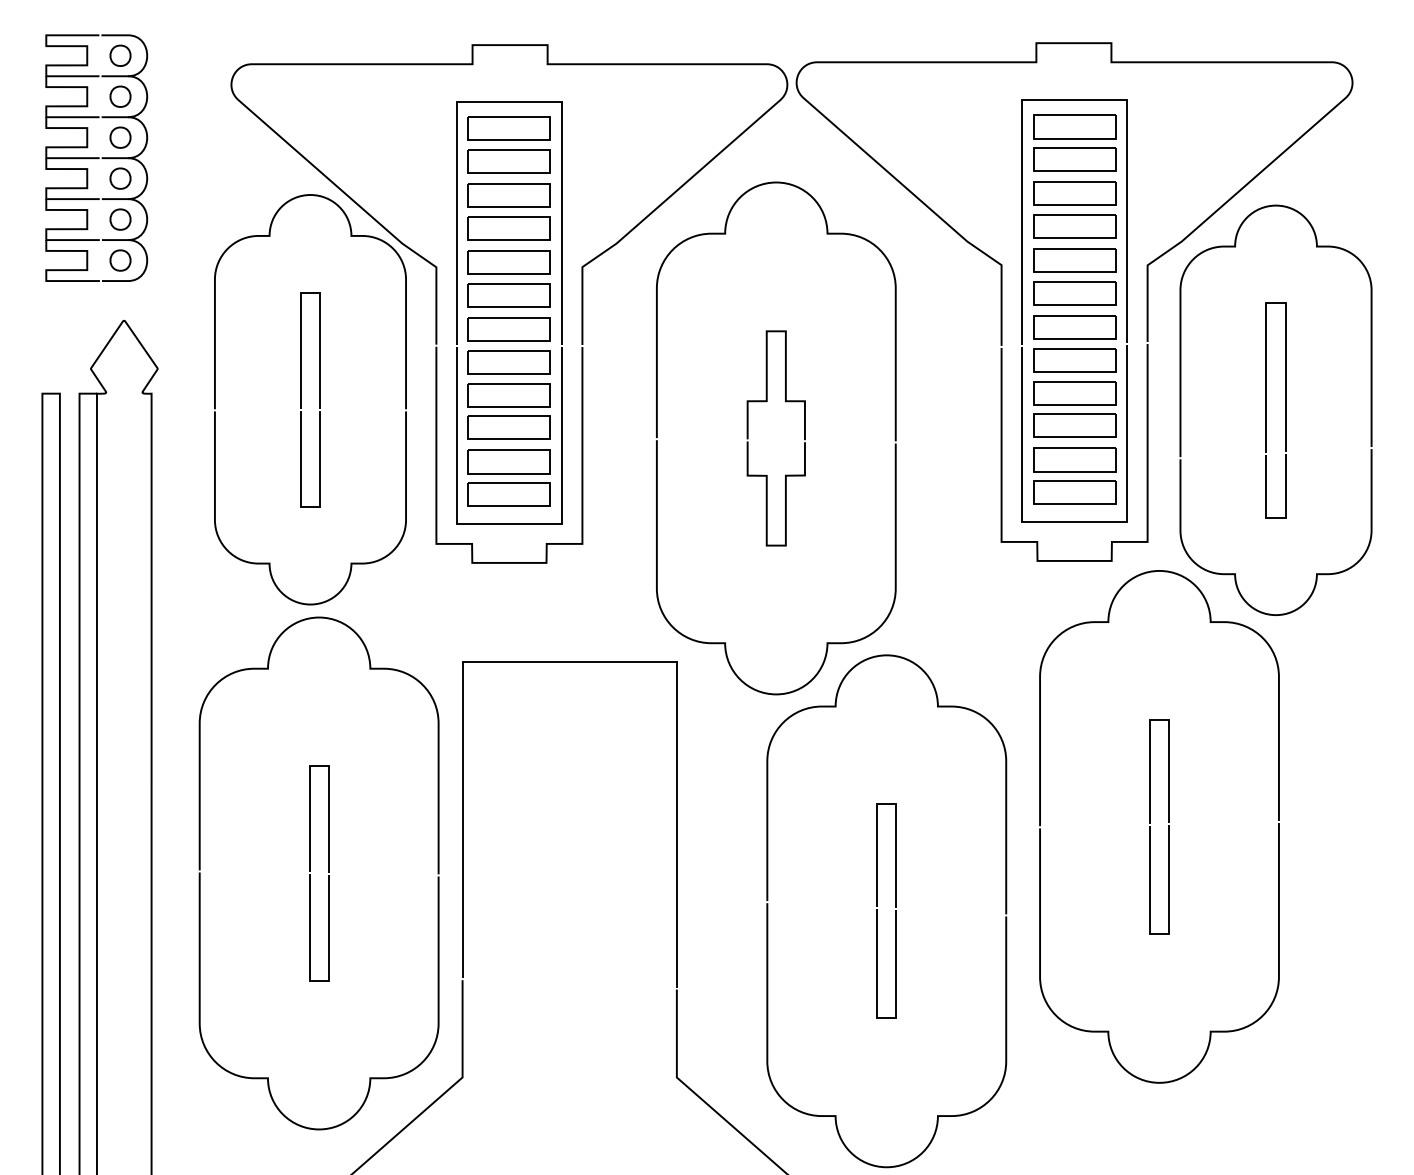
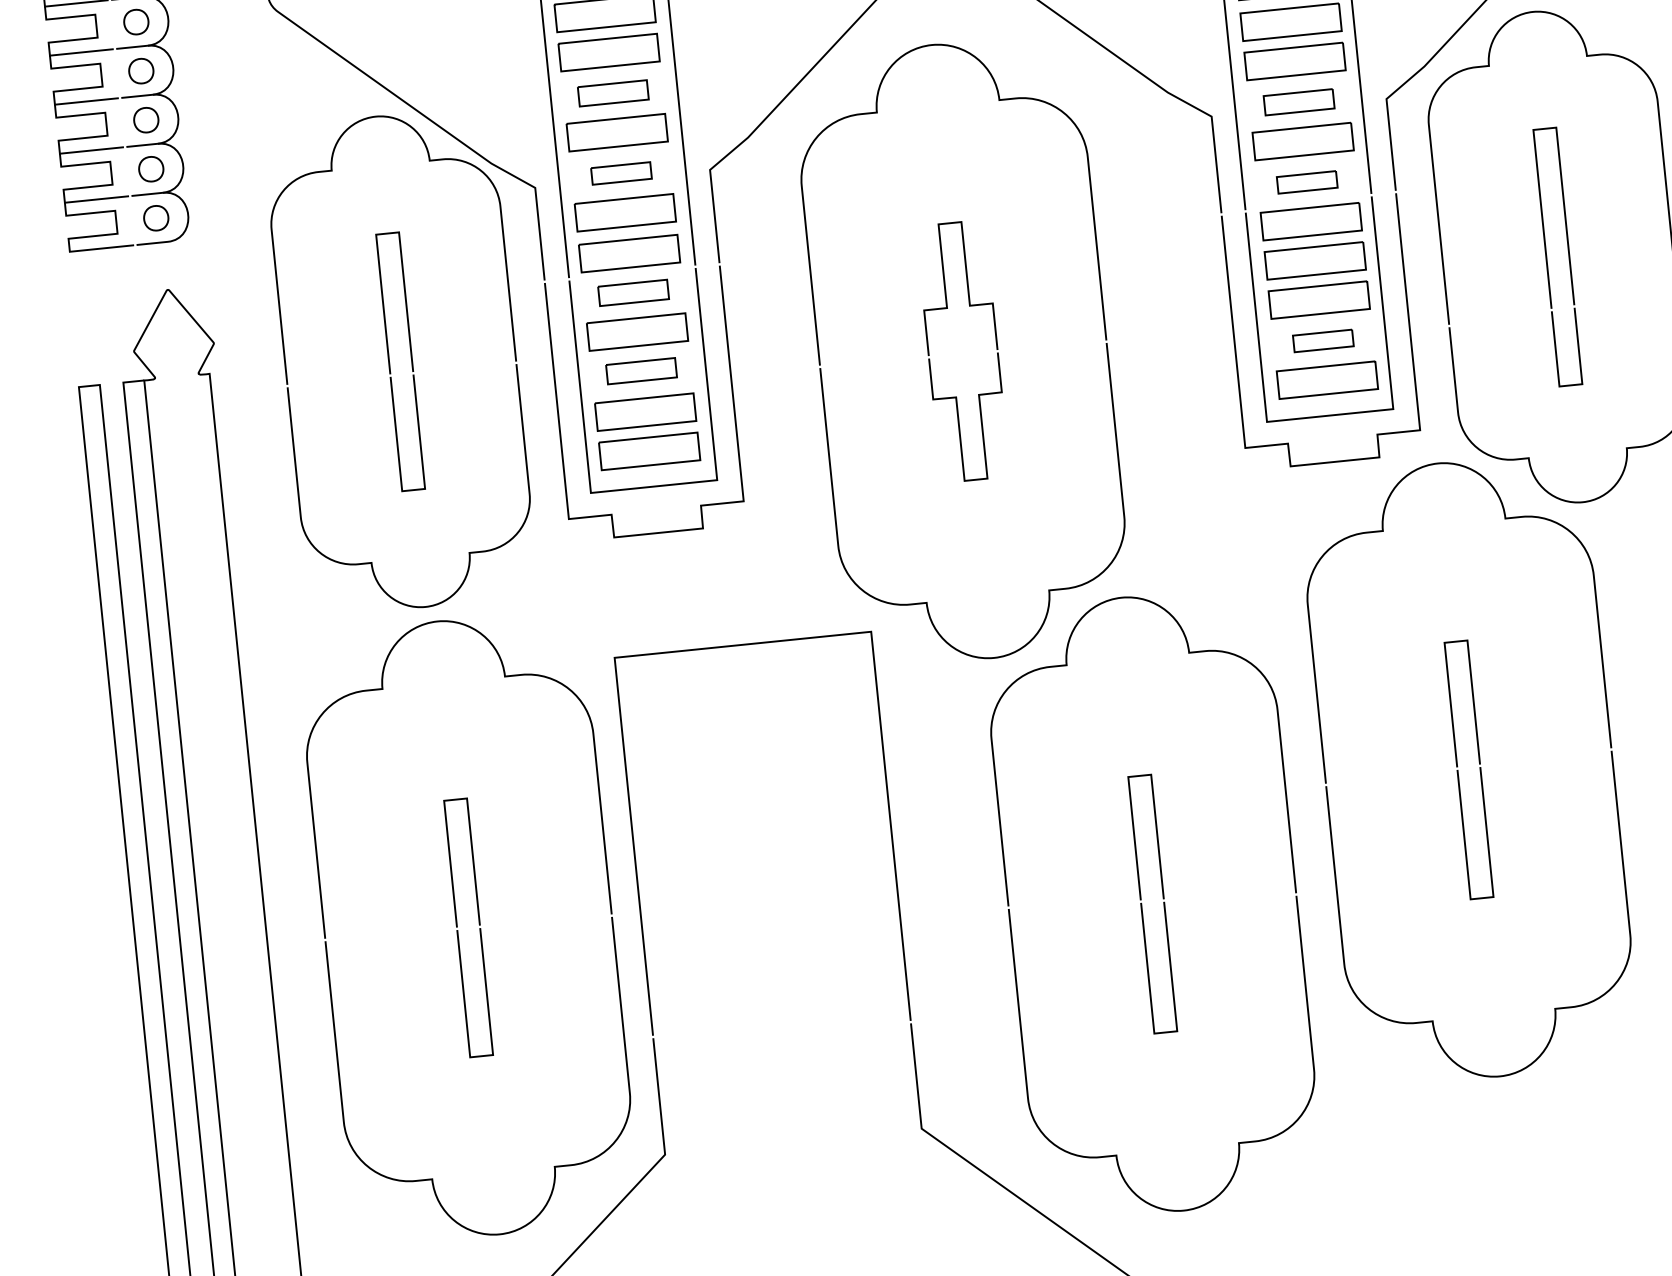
part: (508, 195) -> (612, 93), size x0.7
part: (1074, 260) -> (1298, 102), size x0.7
part: (508, 262) -> (620, 173), size x0.6
part: (1074, 327) -> (1306, 182), size x0.6
part: (508, 362) -> (633, 293), size x0.7
part: (508, 427) -> (641, 370), size x0.7
part: (1074, 459) -> (1322, 340), size x0.6

